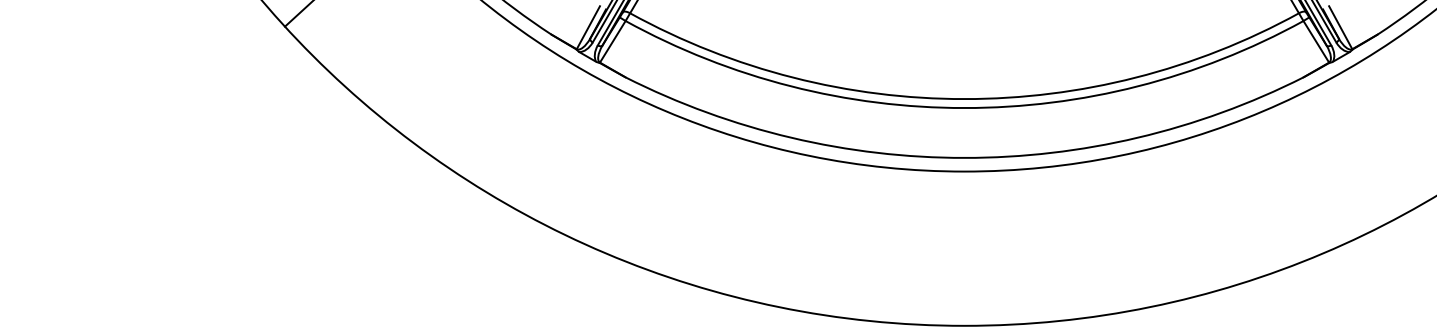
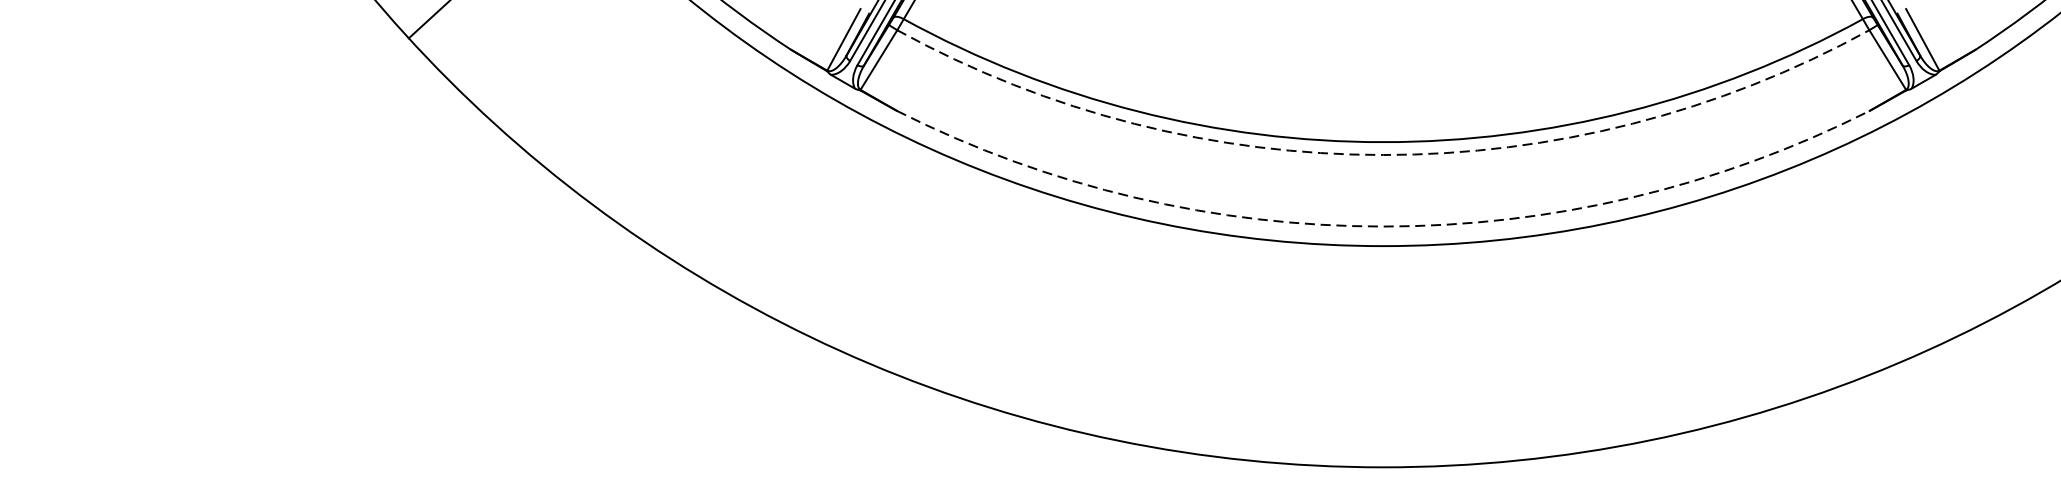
arc: (964, 108) -> (1383, 155), solid -> dashed
arc: (964, 157) -> (1383, 225), solid -> dashed

